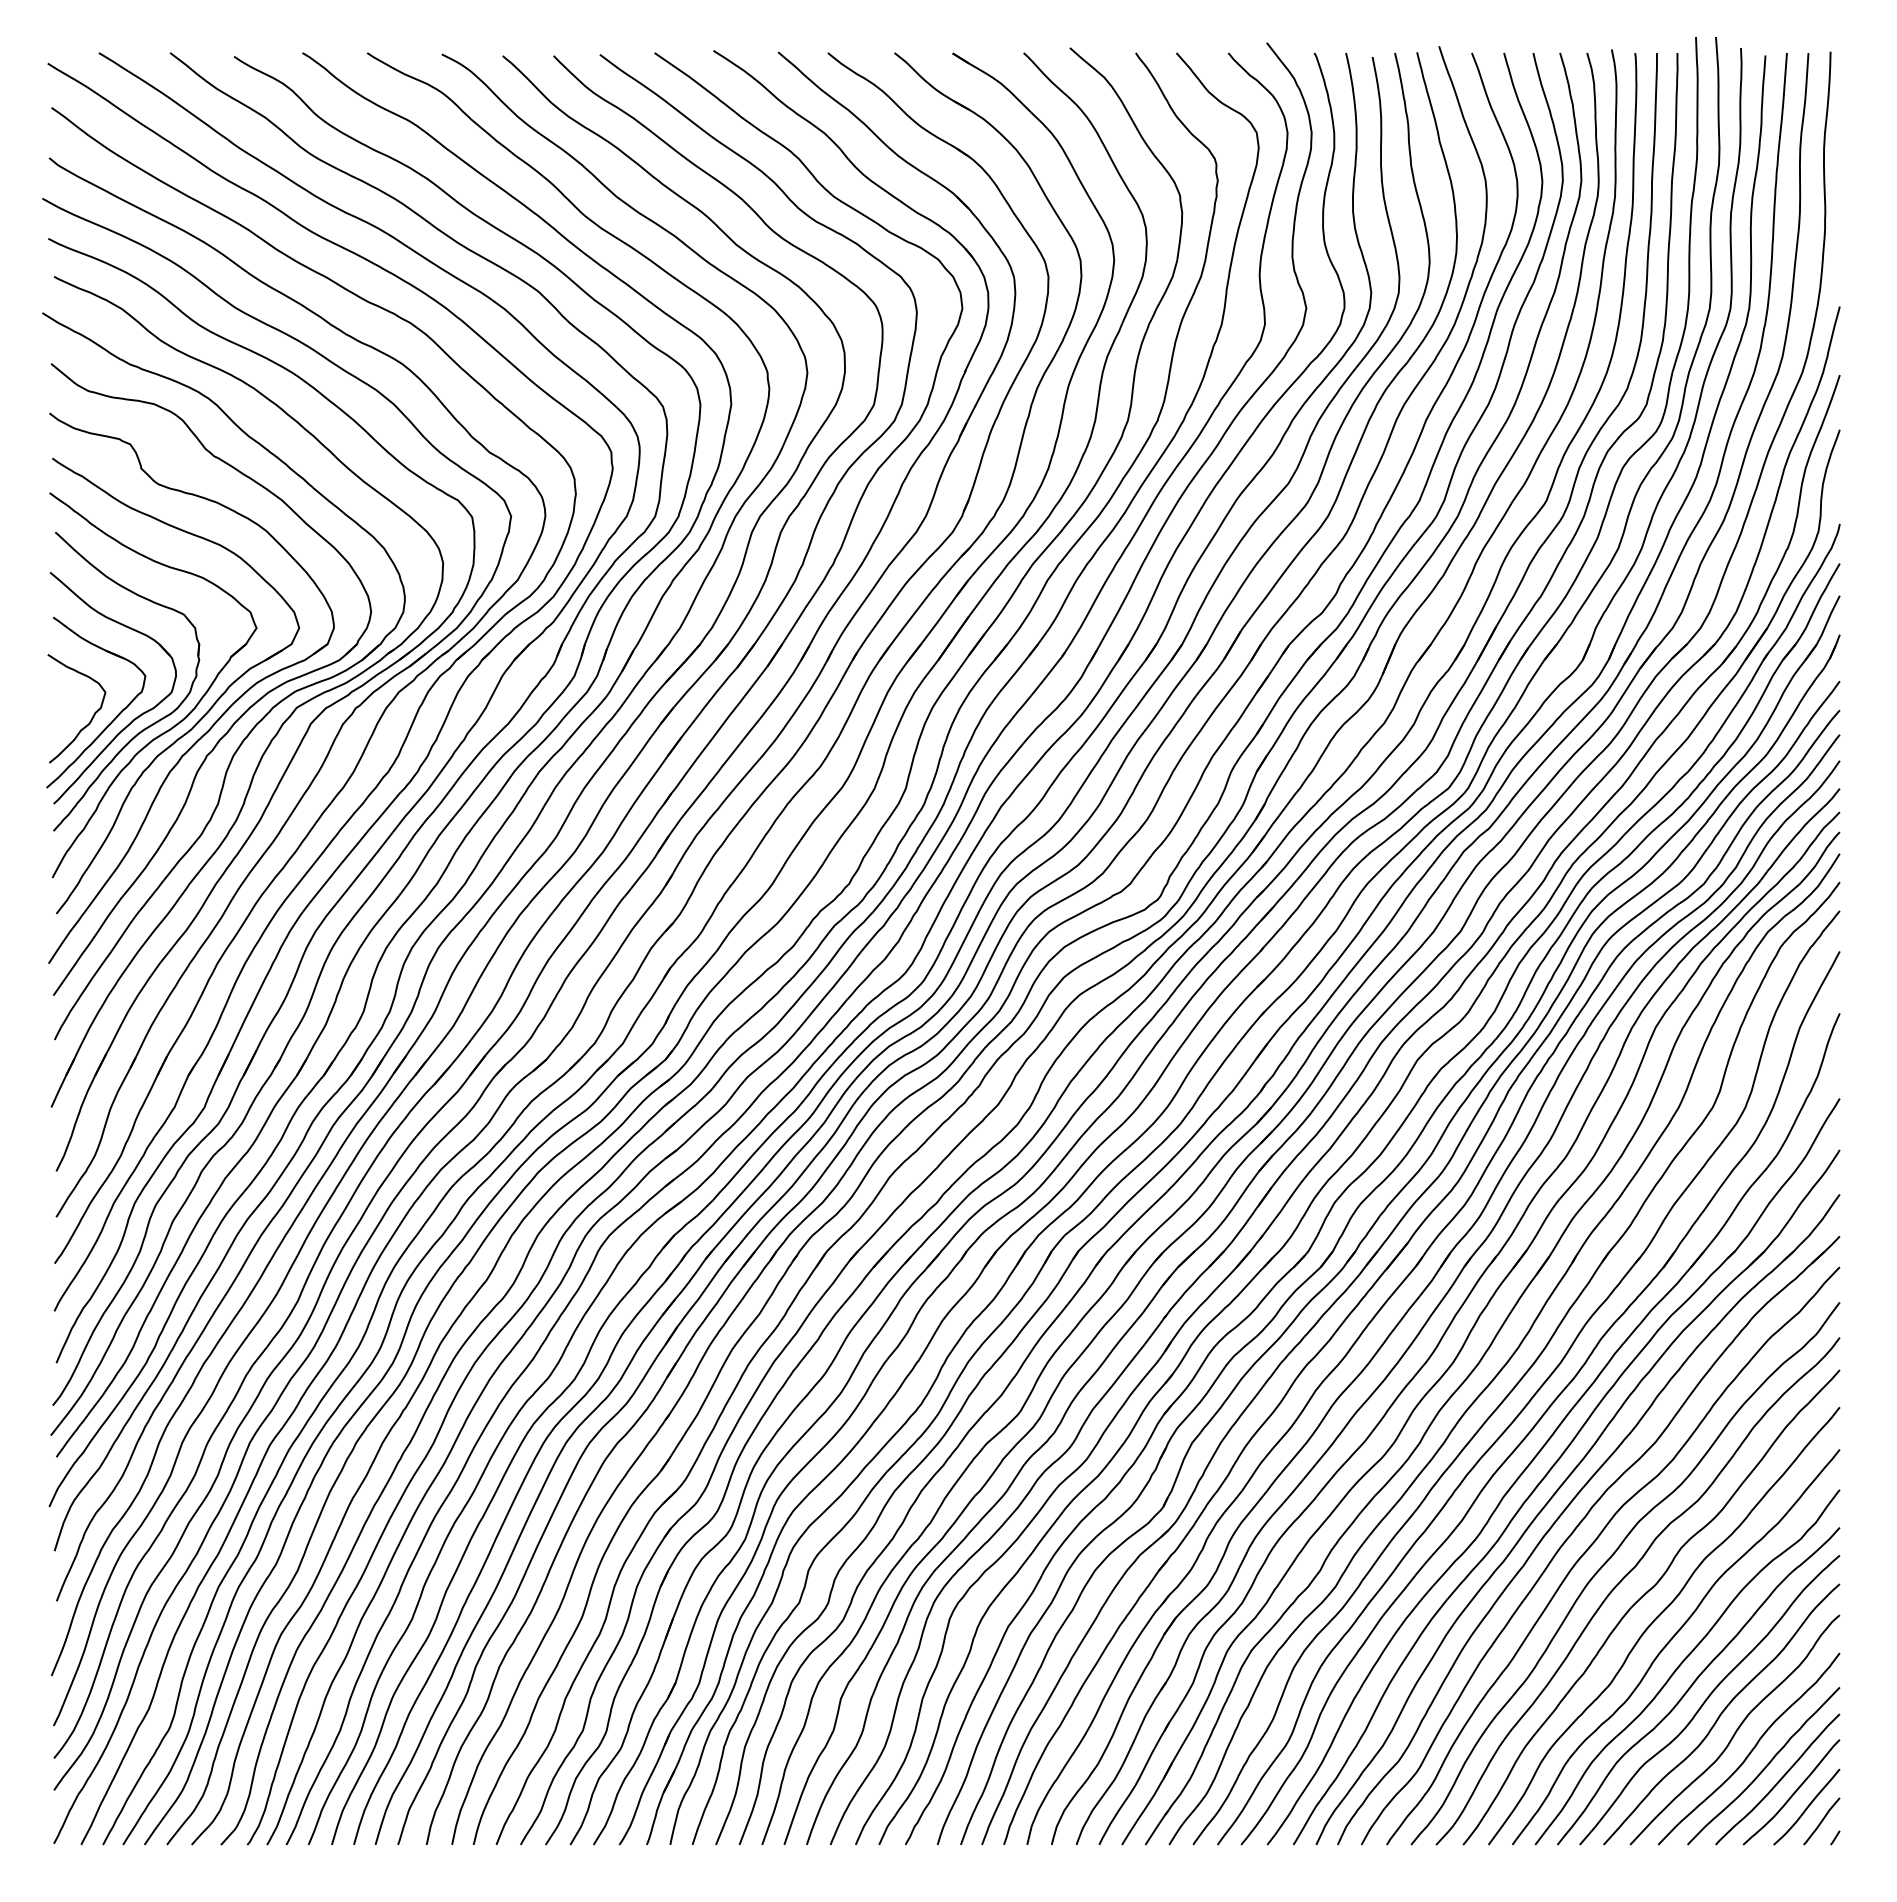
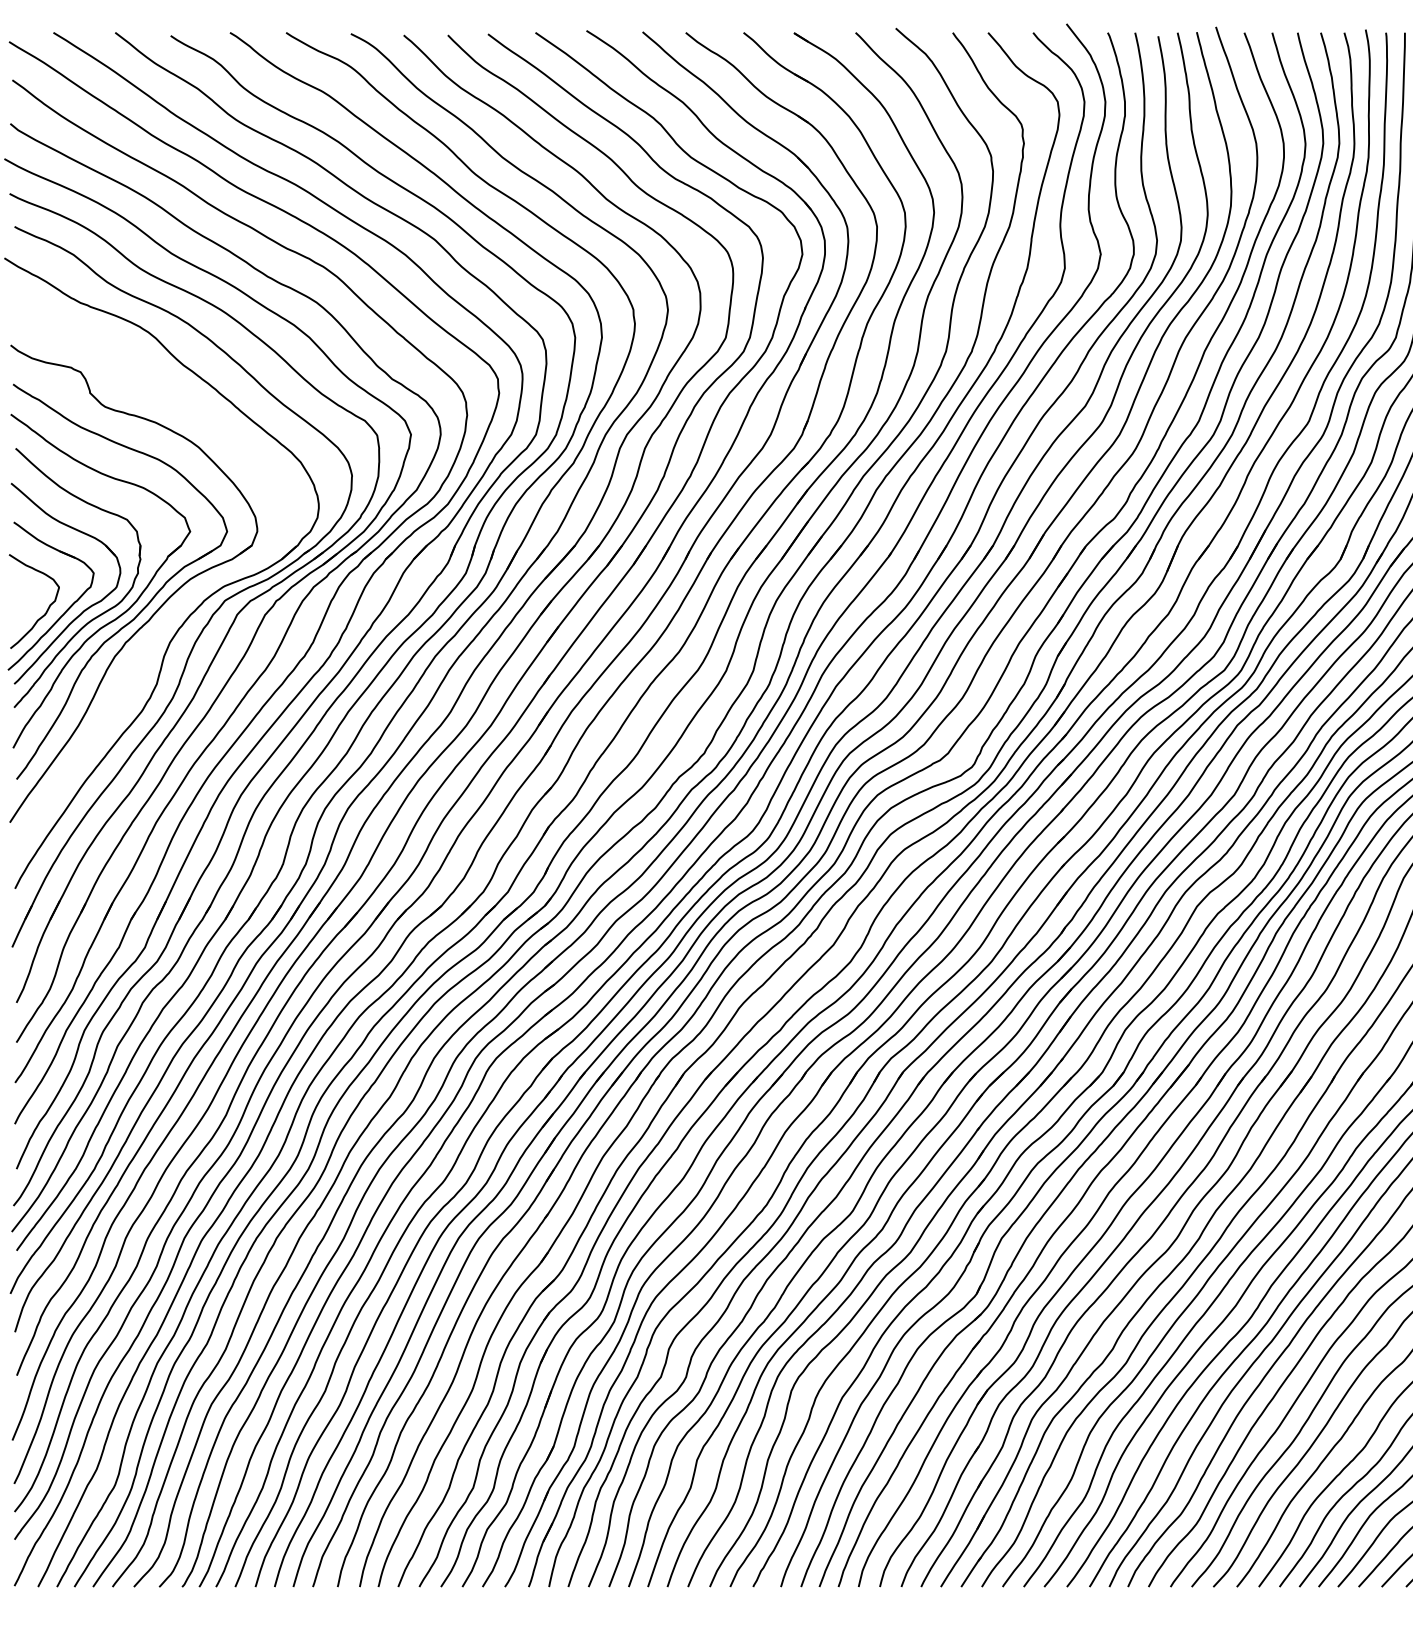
part: (243, 712) -> (178, 604), removed

